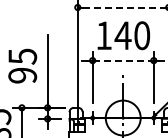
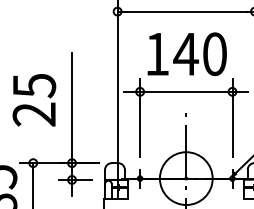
line: (123, 7) -> (186, 11), dashed -> solid
line: (123, 60) -> (186, 91), dashed -> solid
text: (22, 75) -> (34, 114), 95 -> 25

